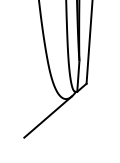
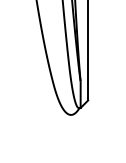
line: (47, 116) -> (56, 131), removed

